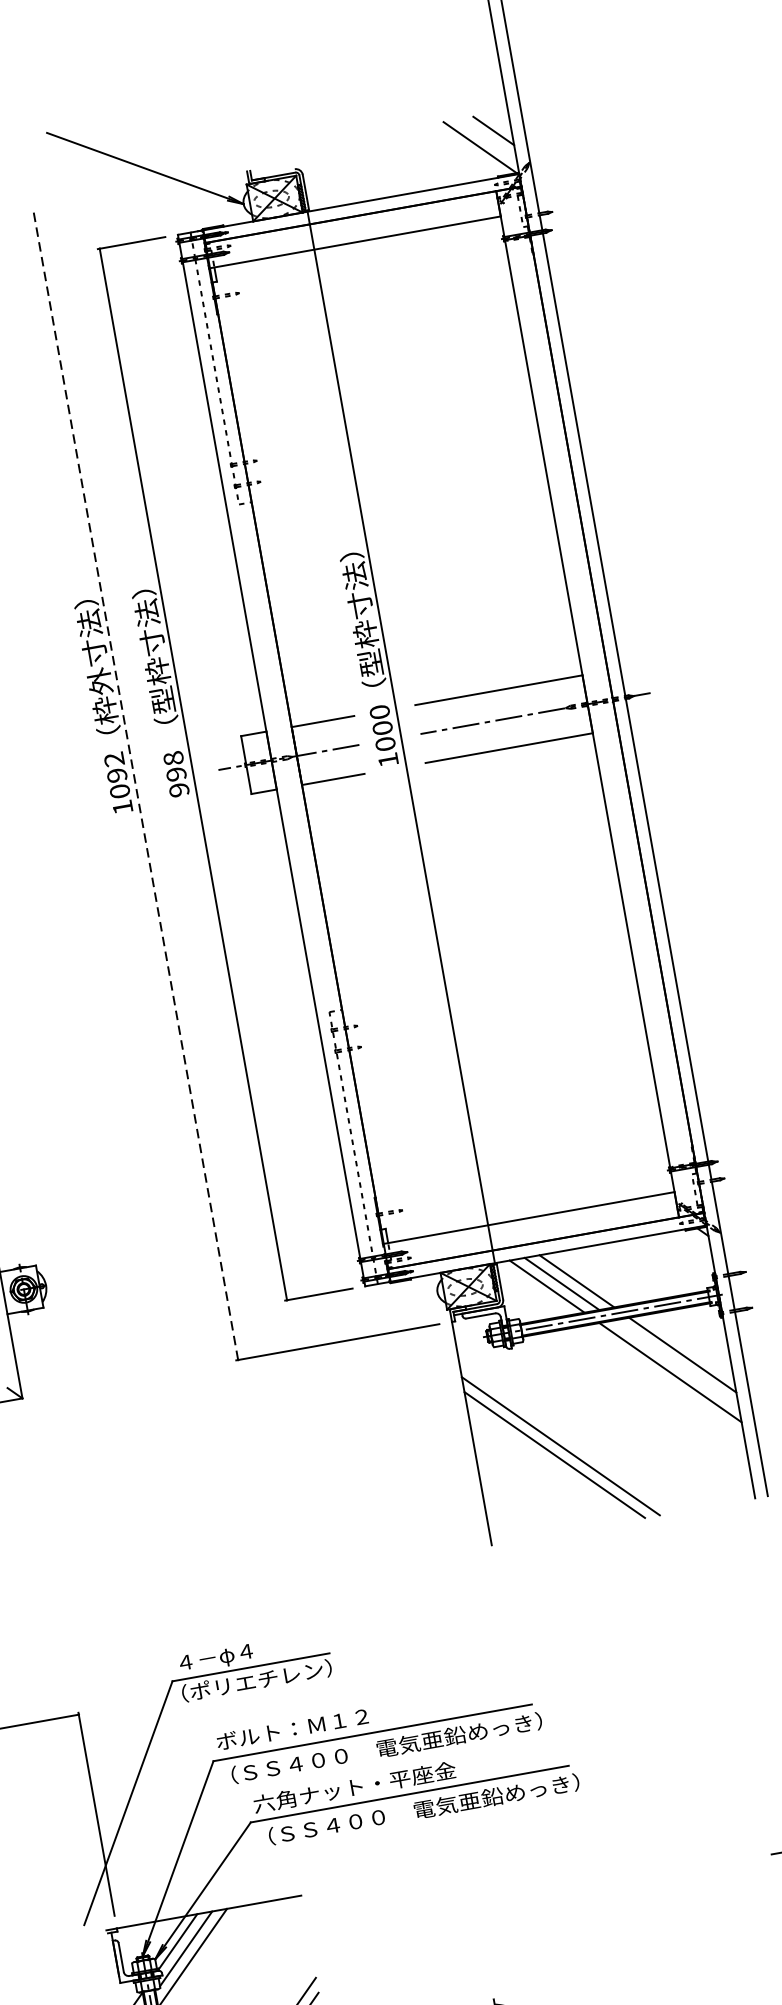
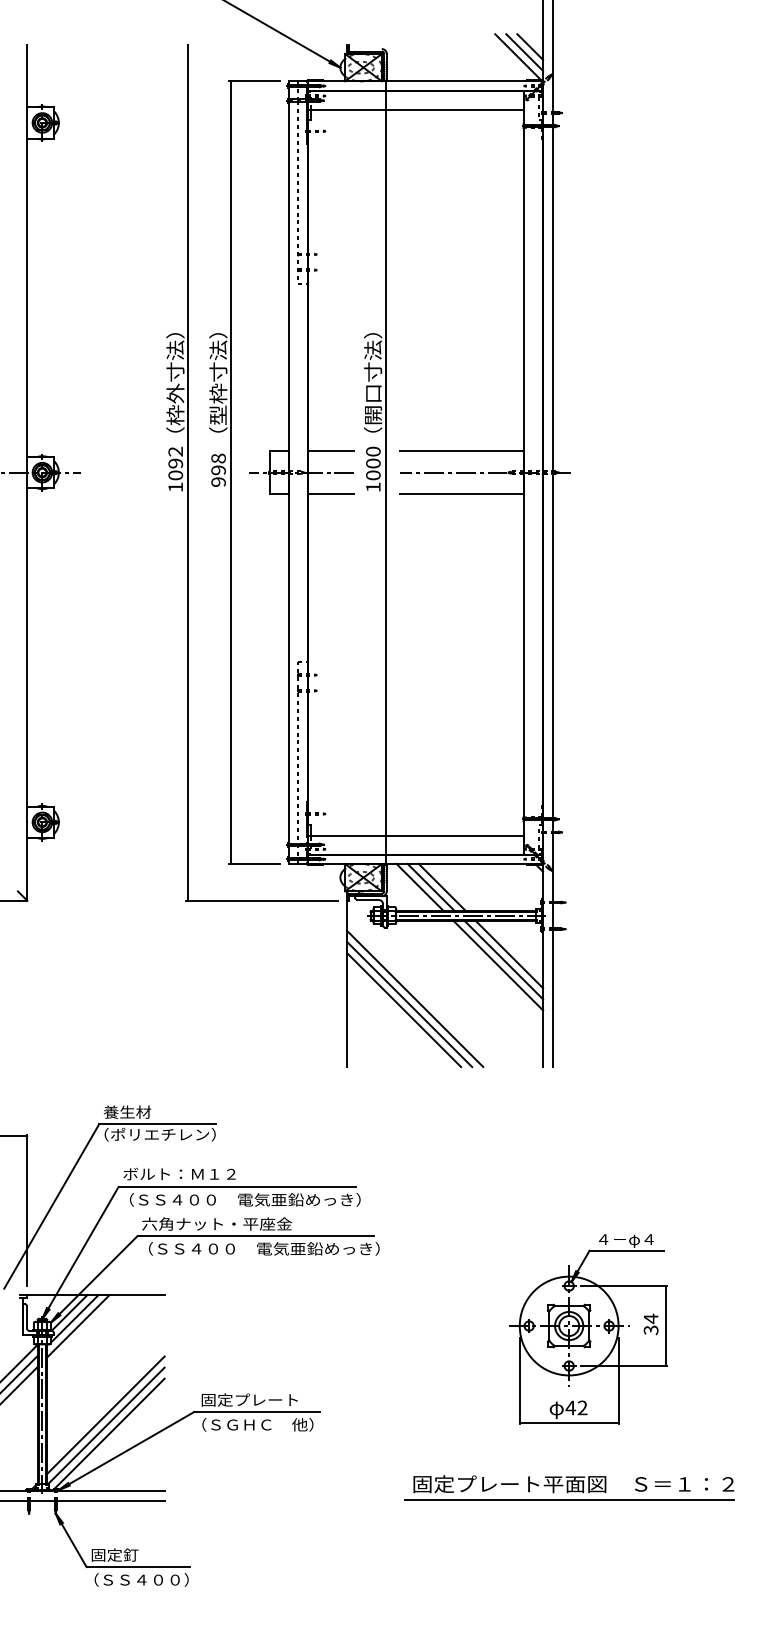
line: (487, 139) -> (524, 52), added
text: (368, 647) -> (373, 403), （型枠寸法） -> （開口寸法）
line: (135, 784) -> (187, 472), dashed -> solid
line: (676, 1363) -> (503, 959), added
line: (567, 1436) -> (415, 998), added
text: (213, 1657) -> (131, 1112), ４－φ４ -> 養生材

